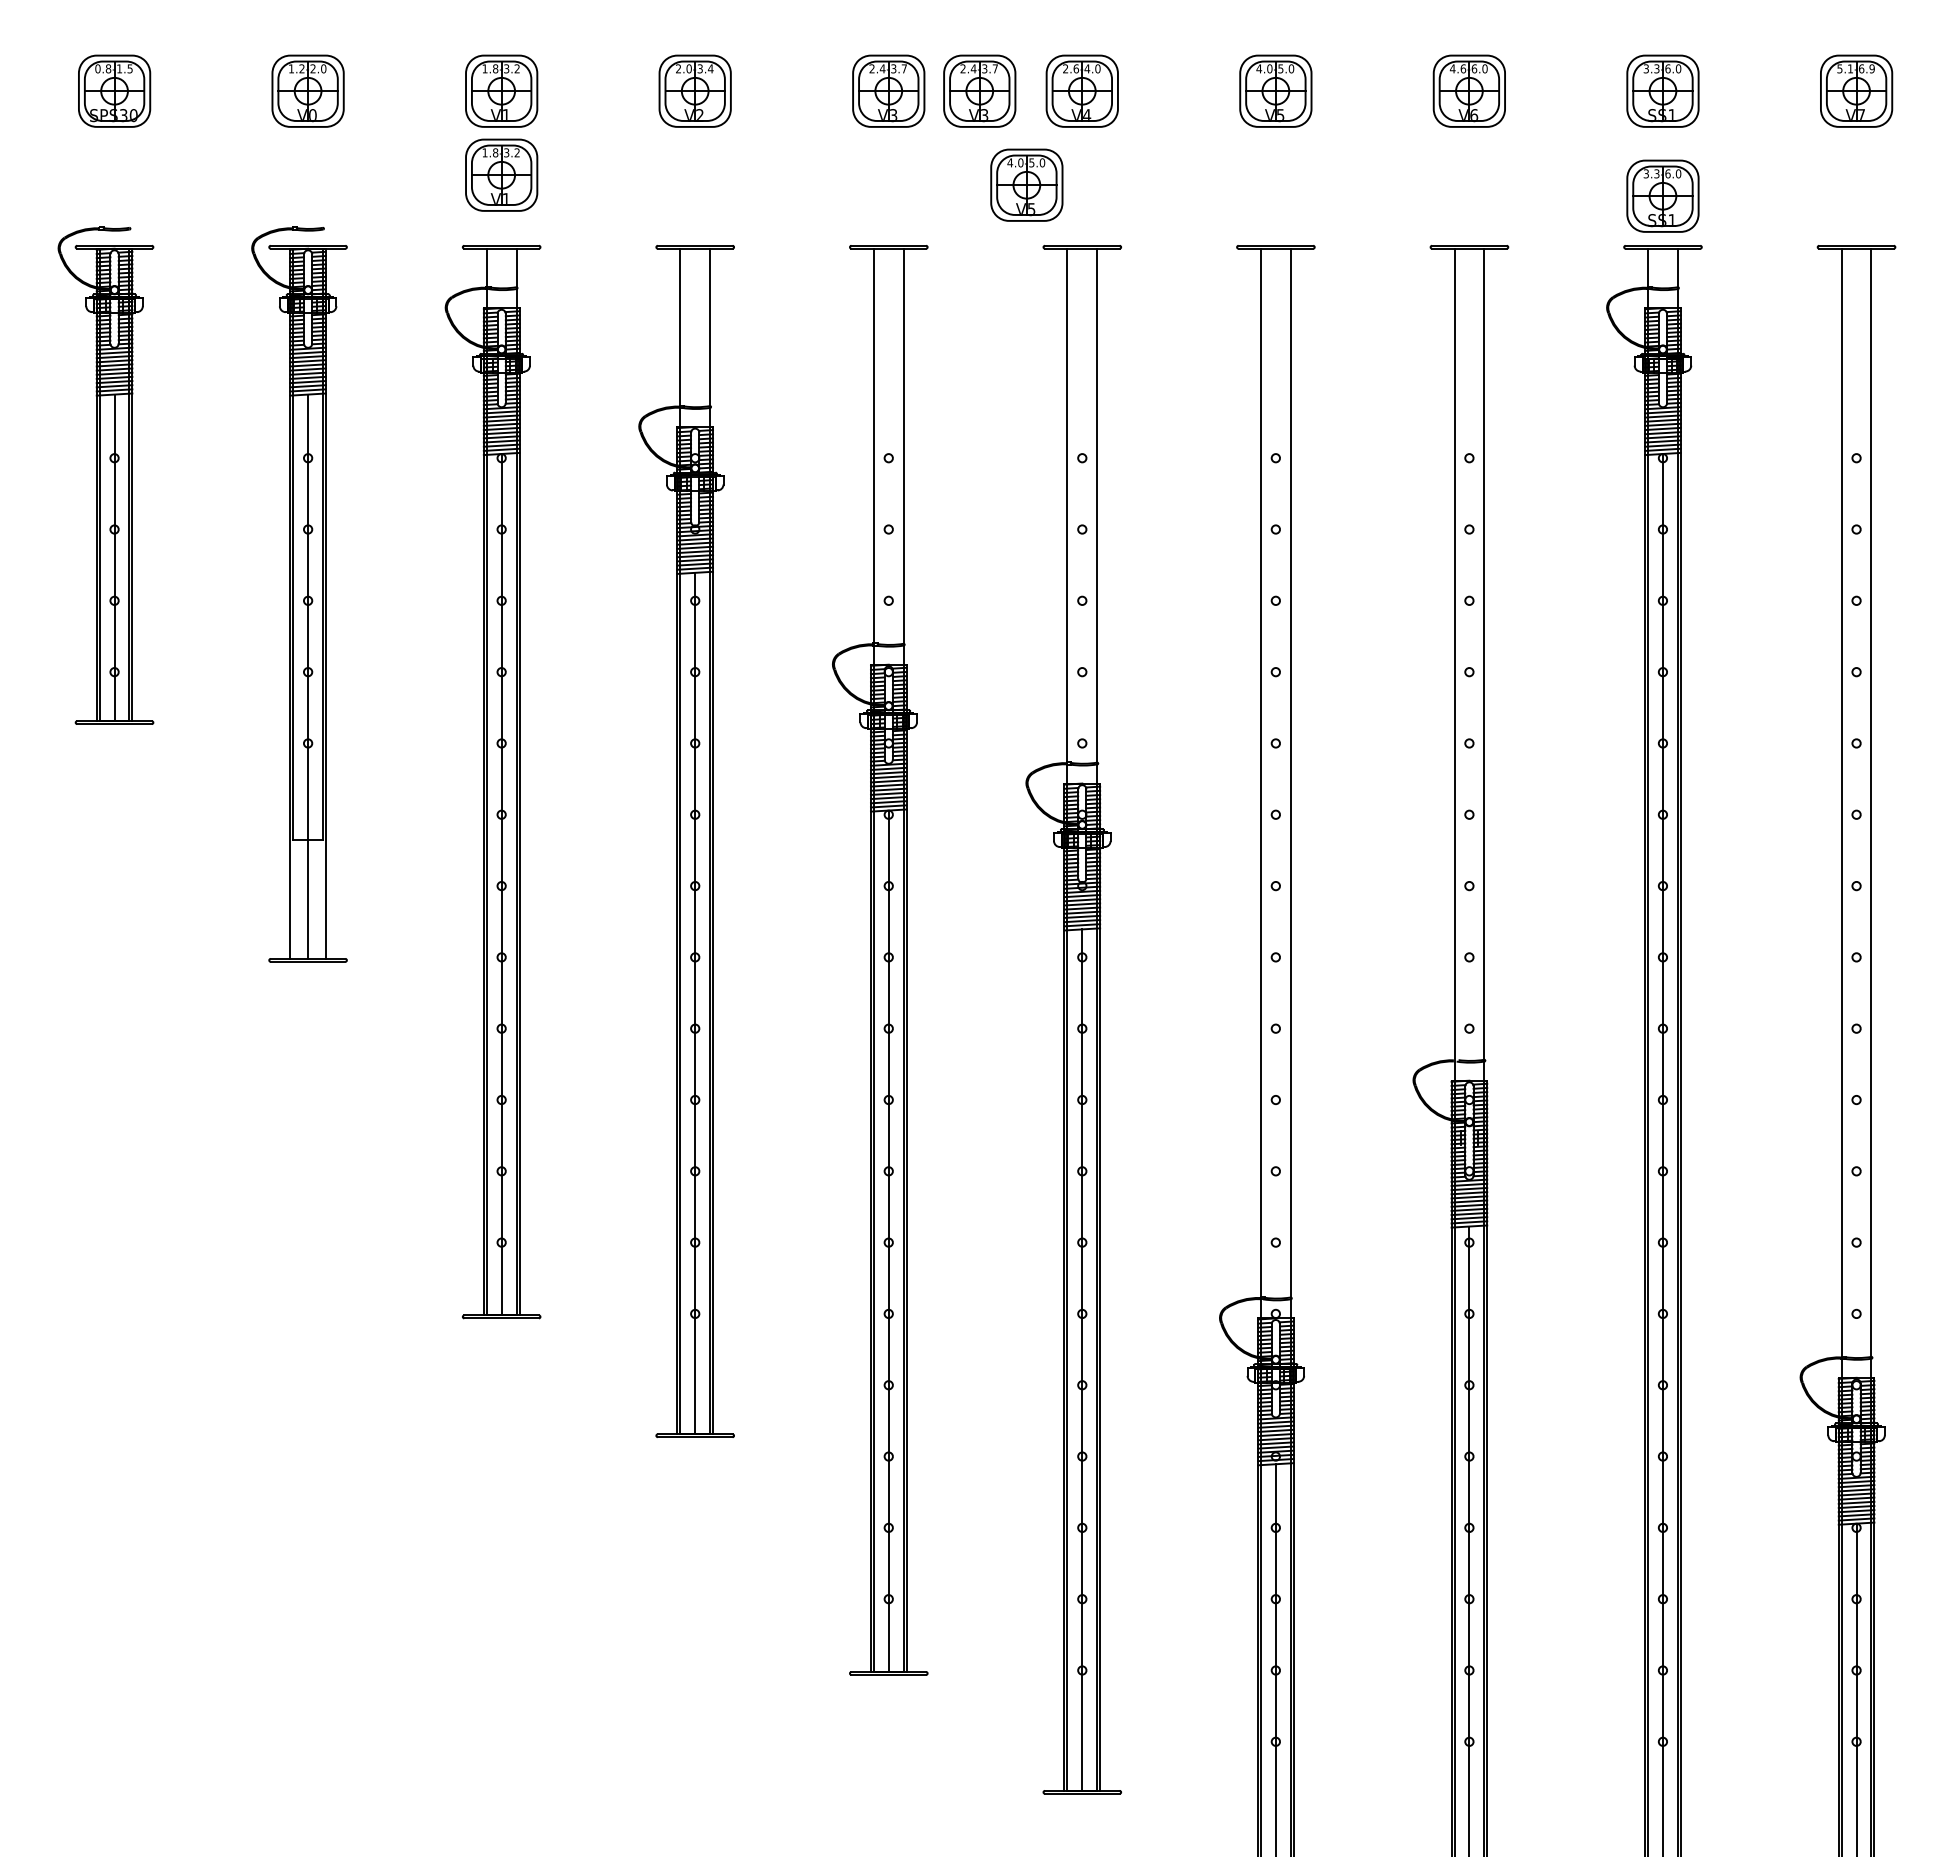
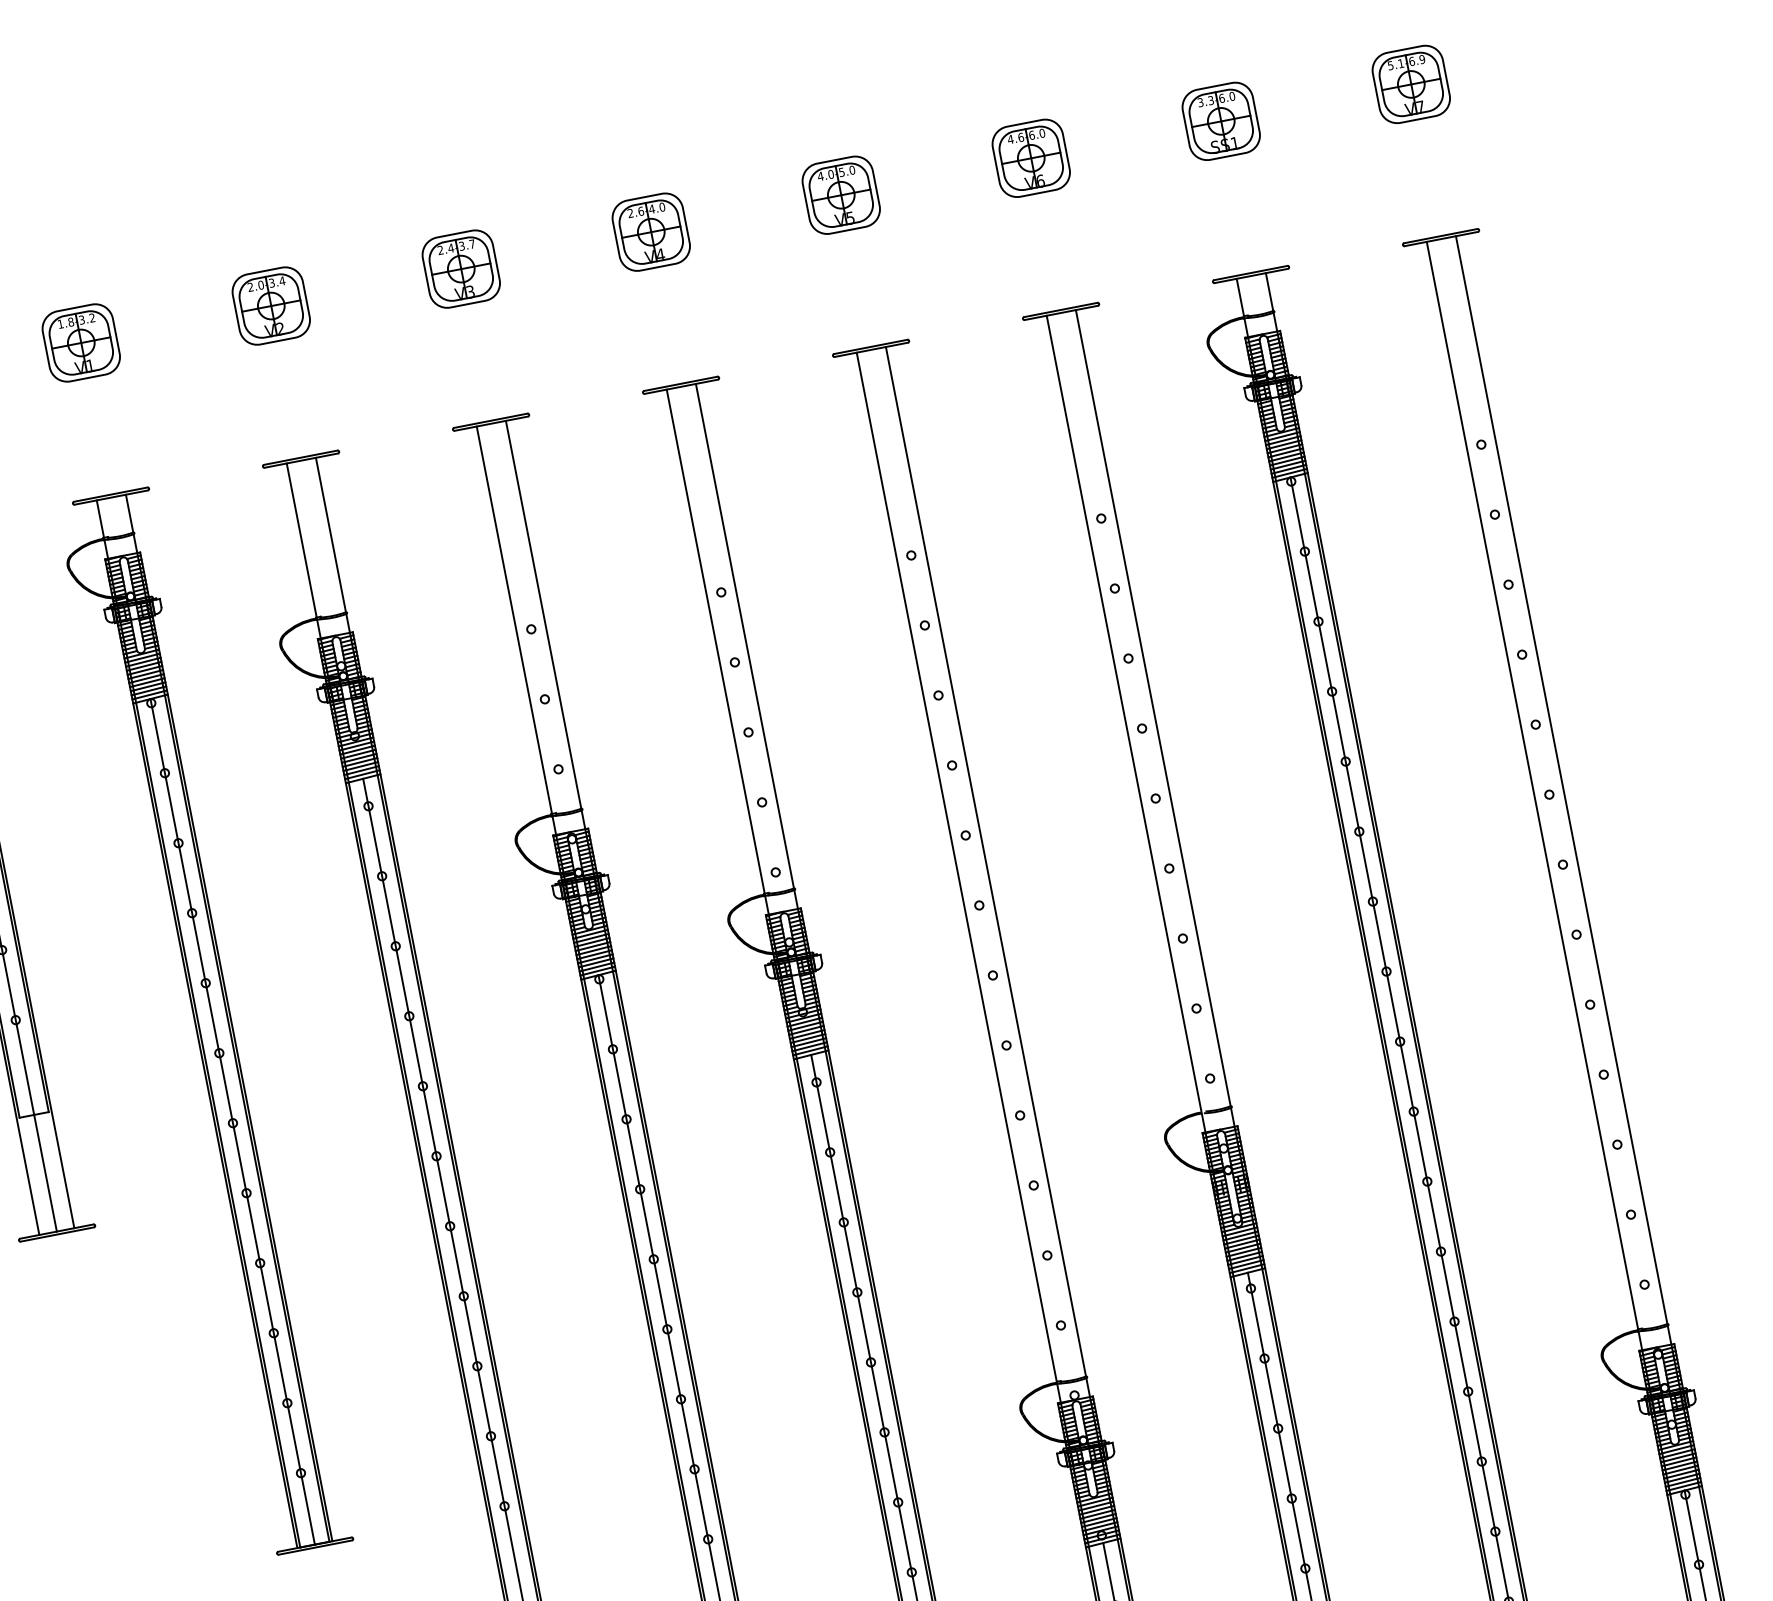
part: (979, 90) -> (550, 251), removed
part: (501, 174) -> (97, 424), removed
part: (1026, 184) -> (614, 334), removed
part: (1662, 195) -> (1240, 223), removed

